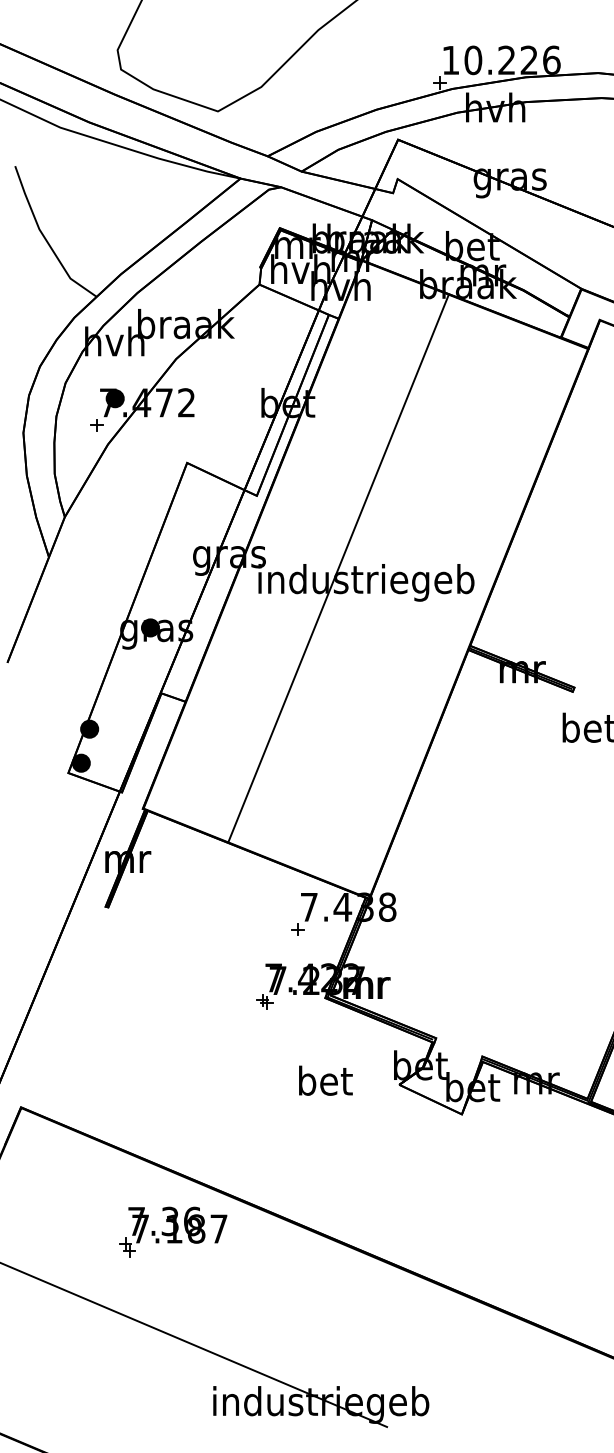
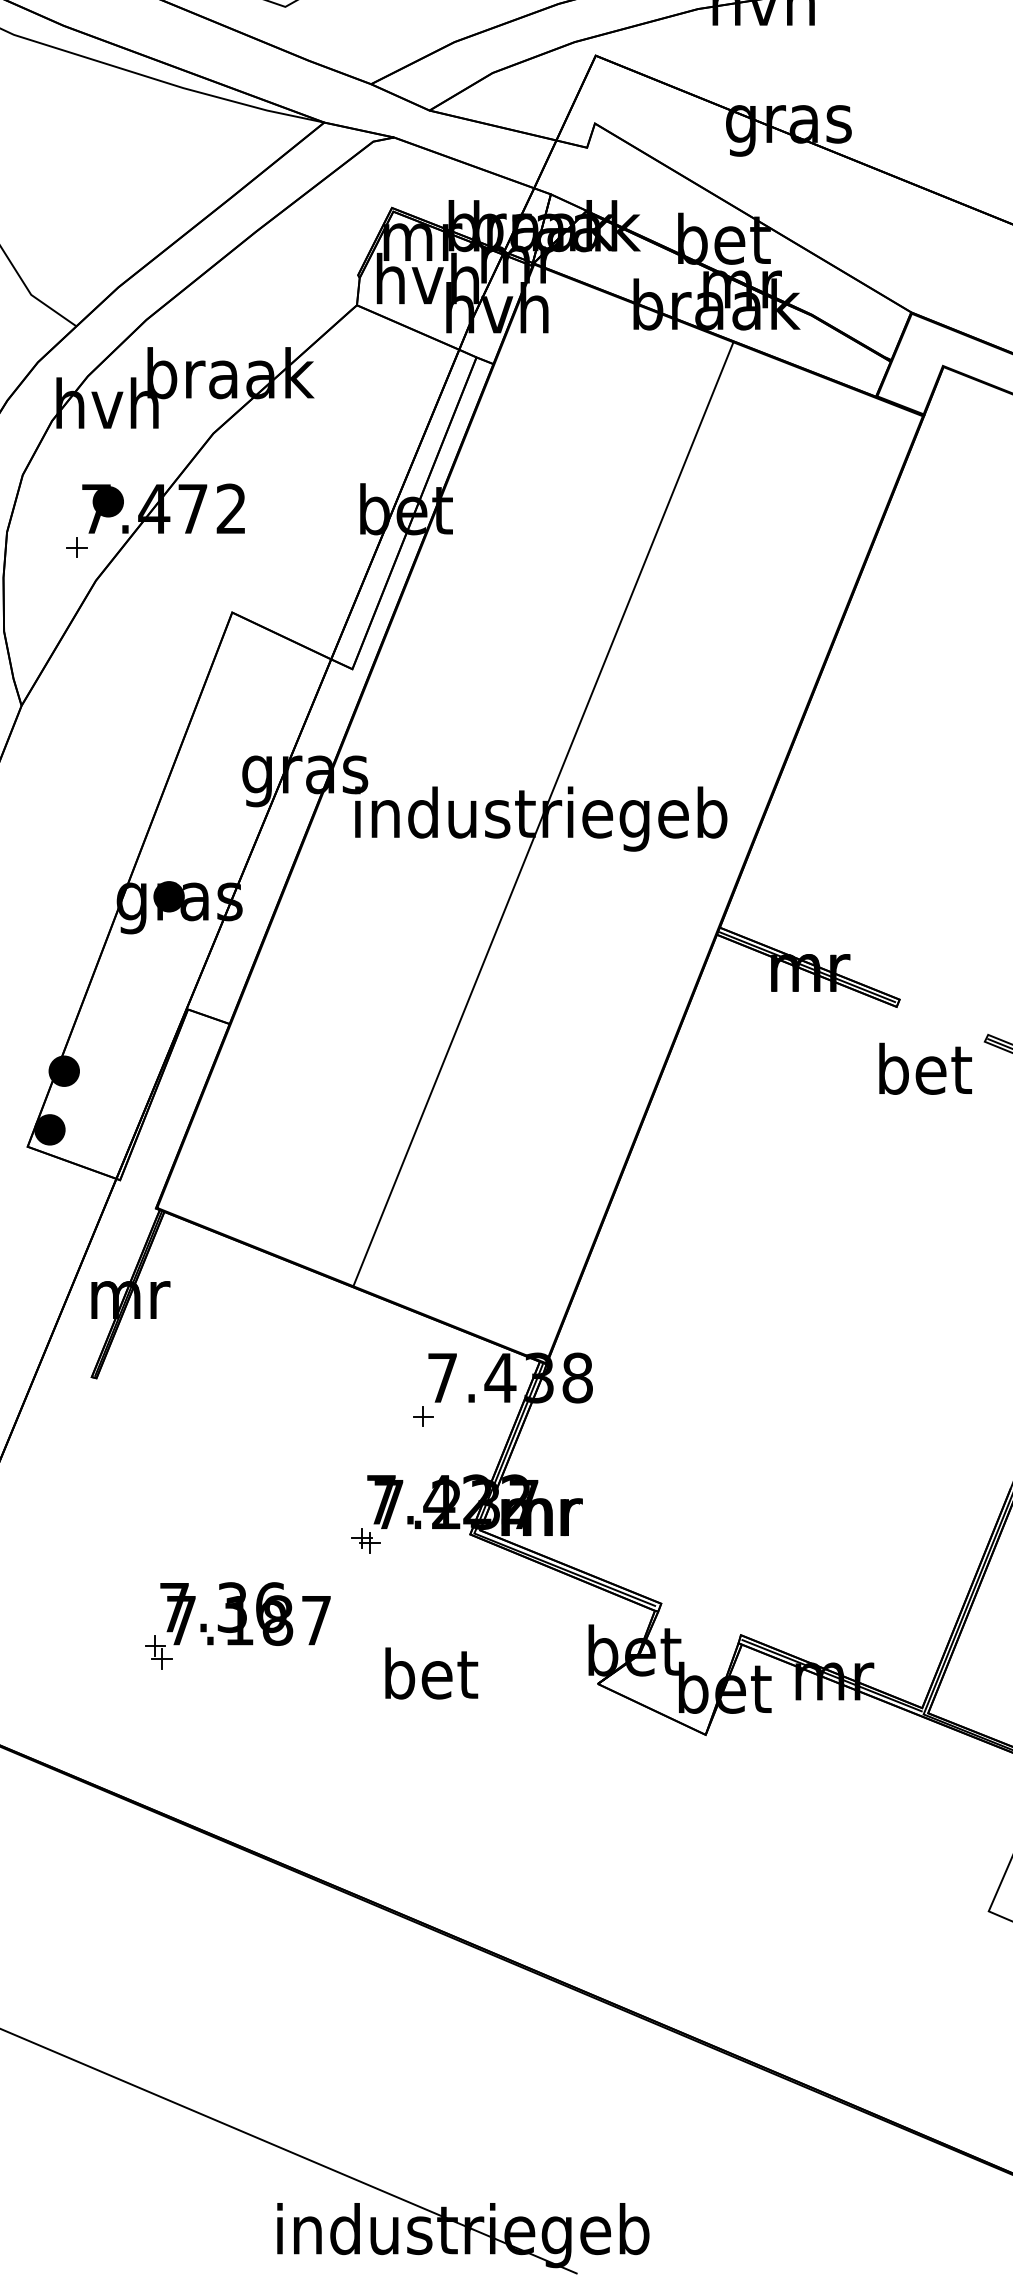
line: (338, 567) -> (542, 813), moved
text: (325, 1080) -> (431, 1673), moved
part: (173, 1231) -> (238, 1624), moved

